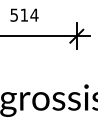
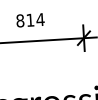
text: (14, 14) -> (20, 20), 514 -> 814

